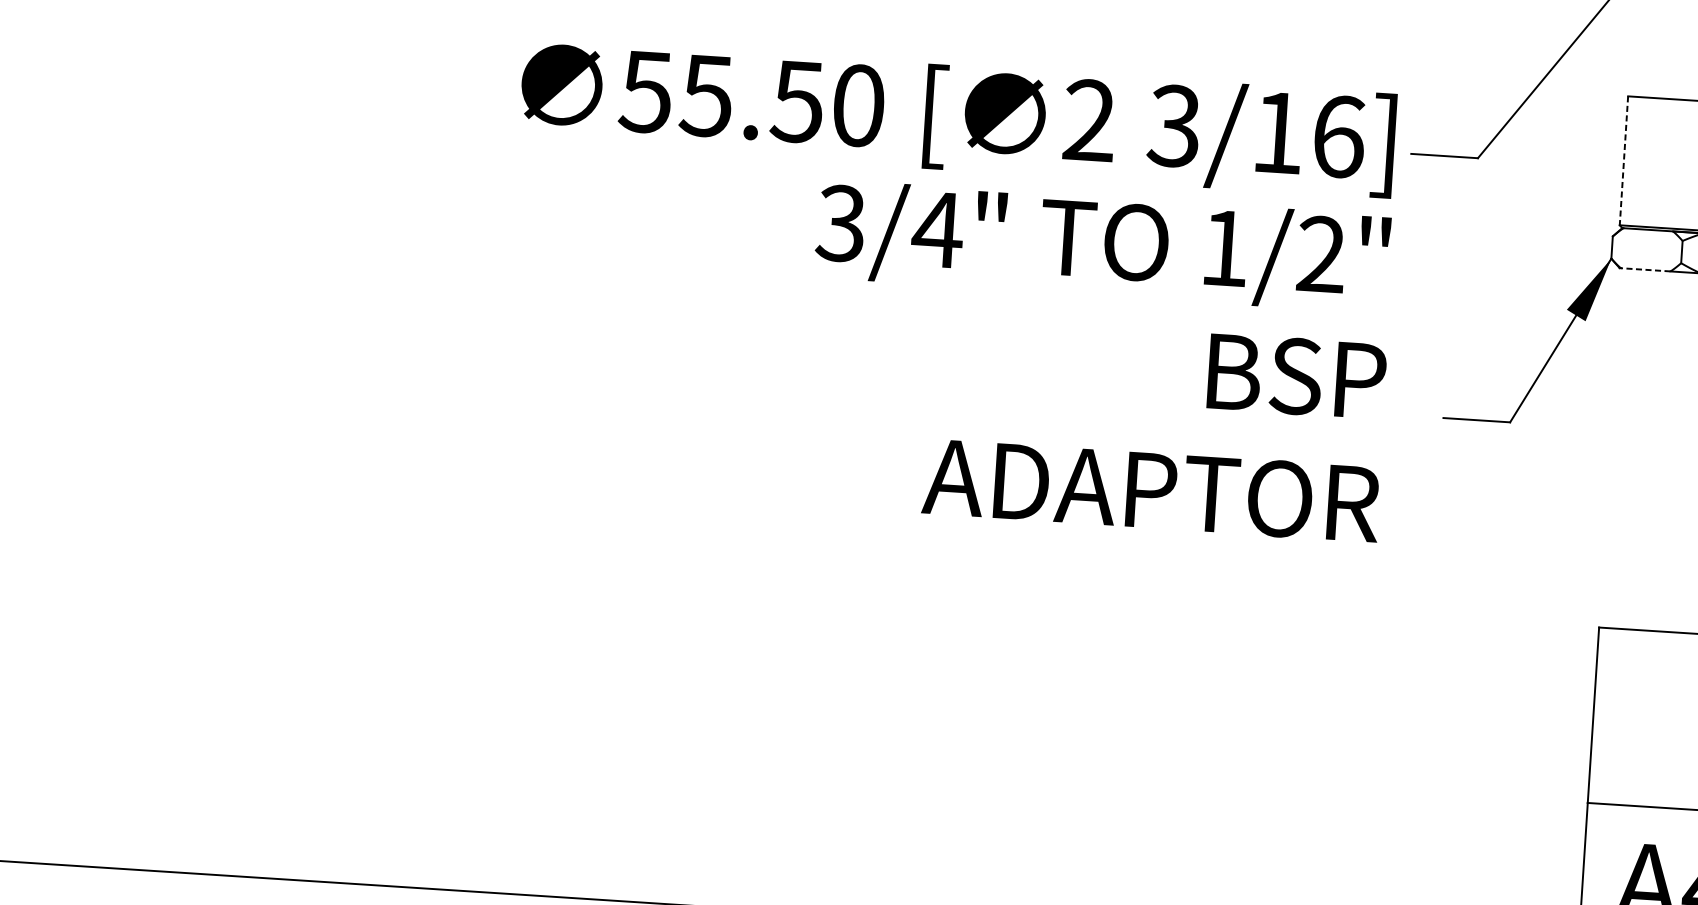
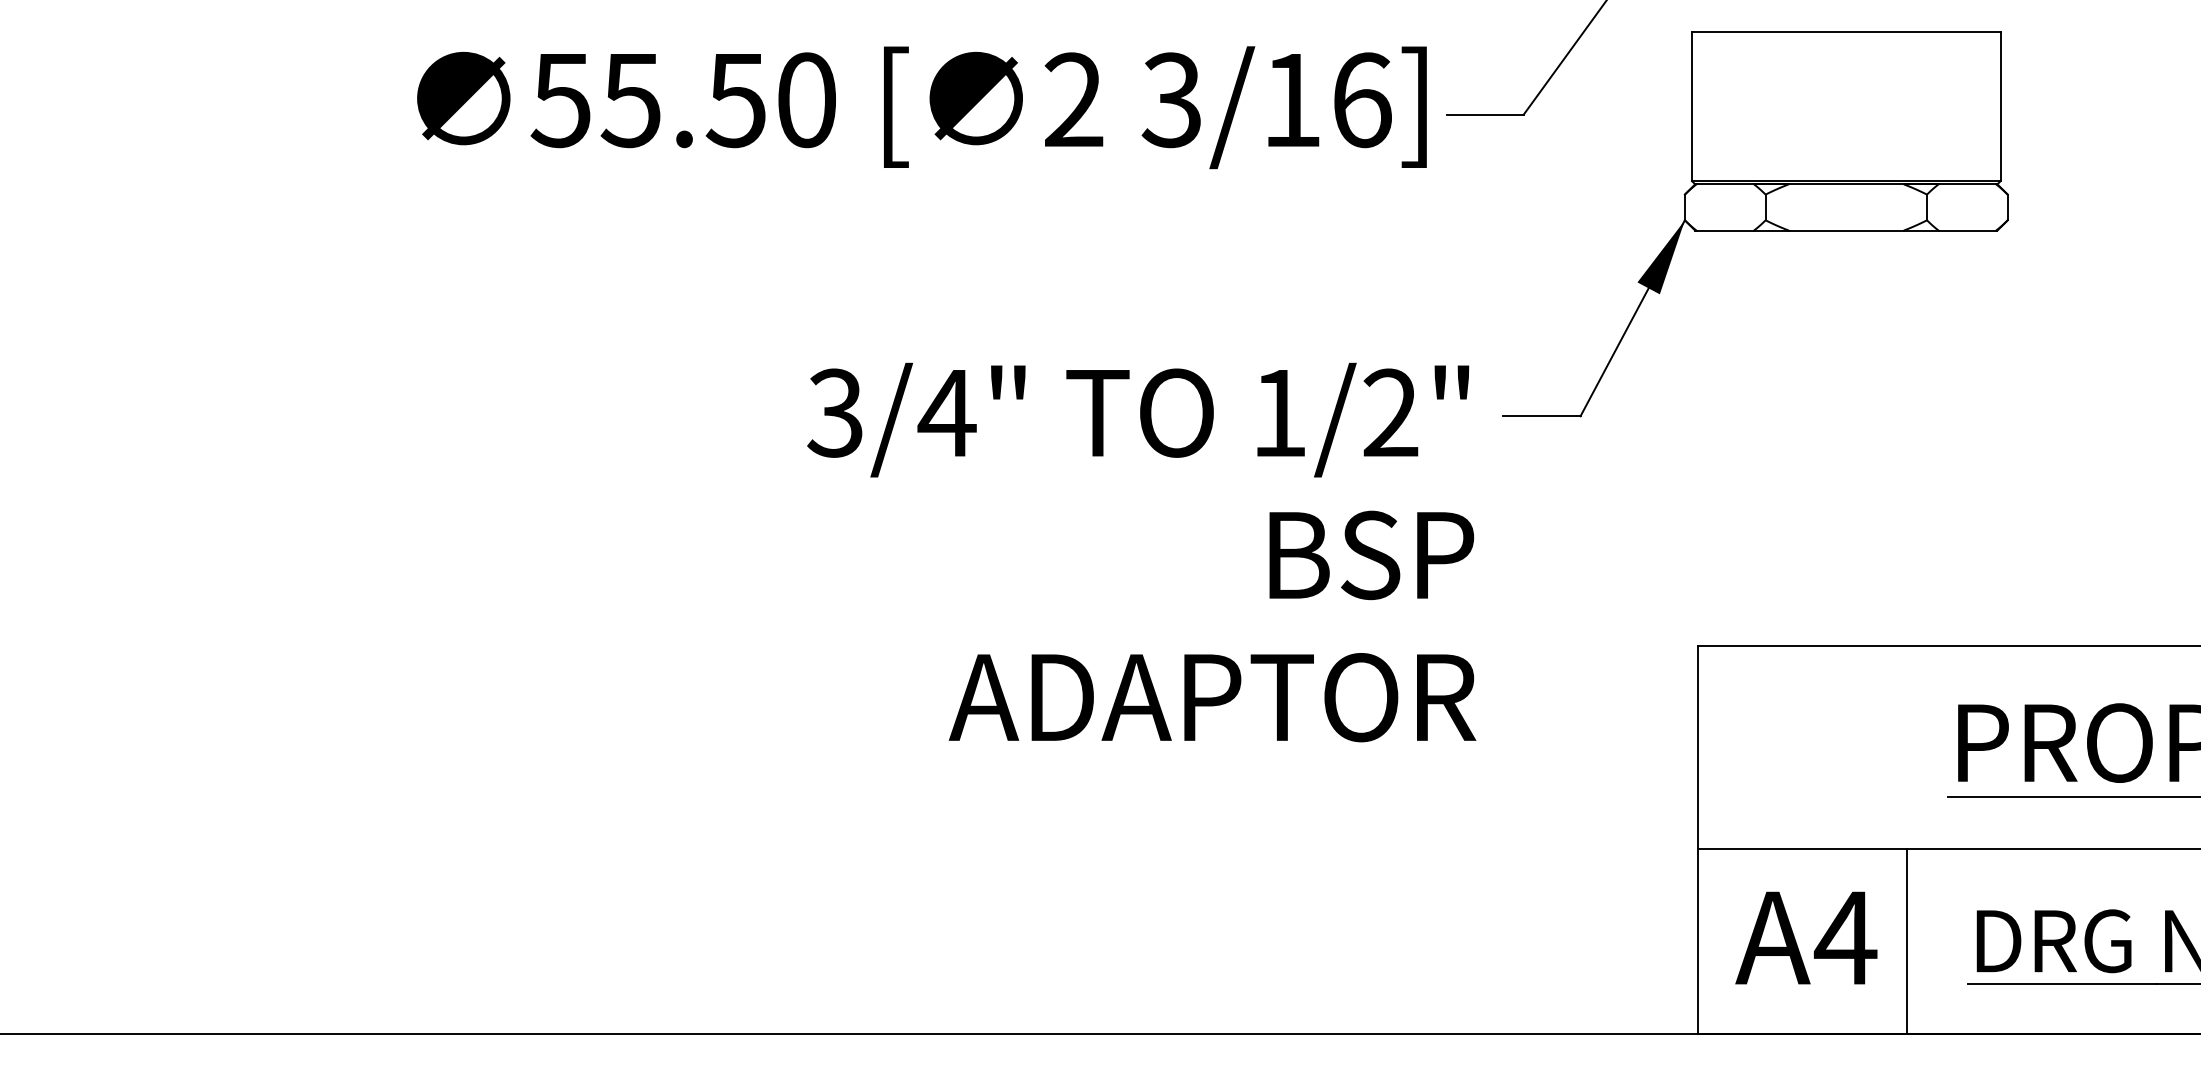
line: (1624, 160) -> (1692, 106), dashed -> solid
line: (1645, 269) -> (1725, 230), dashed -> solid
text: (1098, 361) -> (1141, 552), moved

